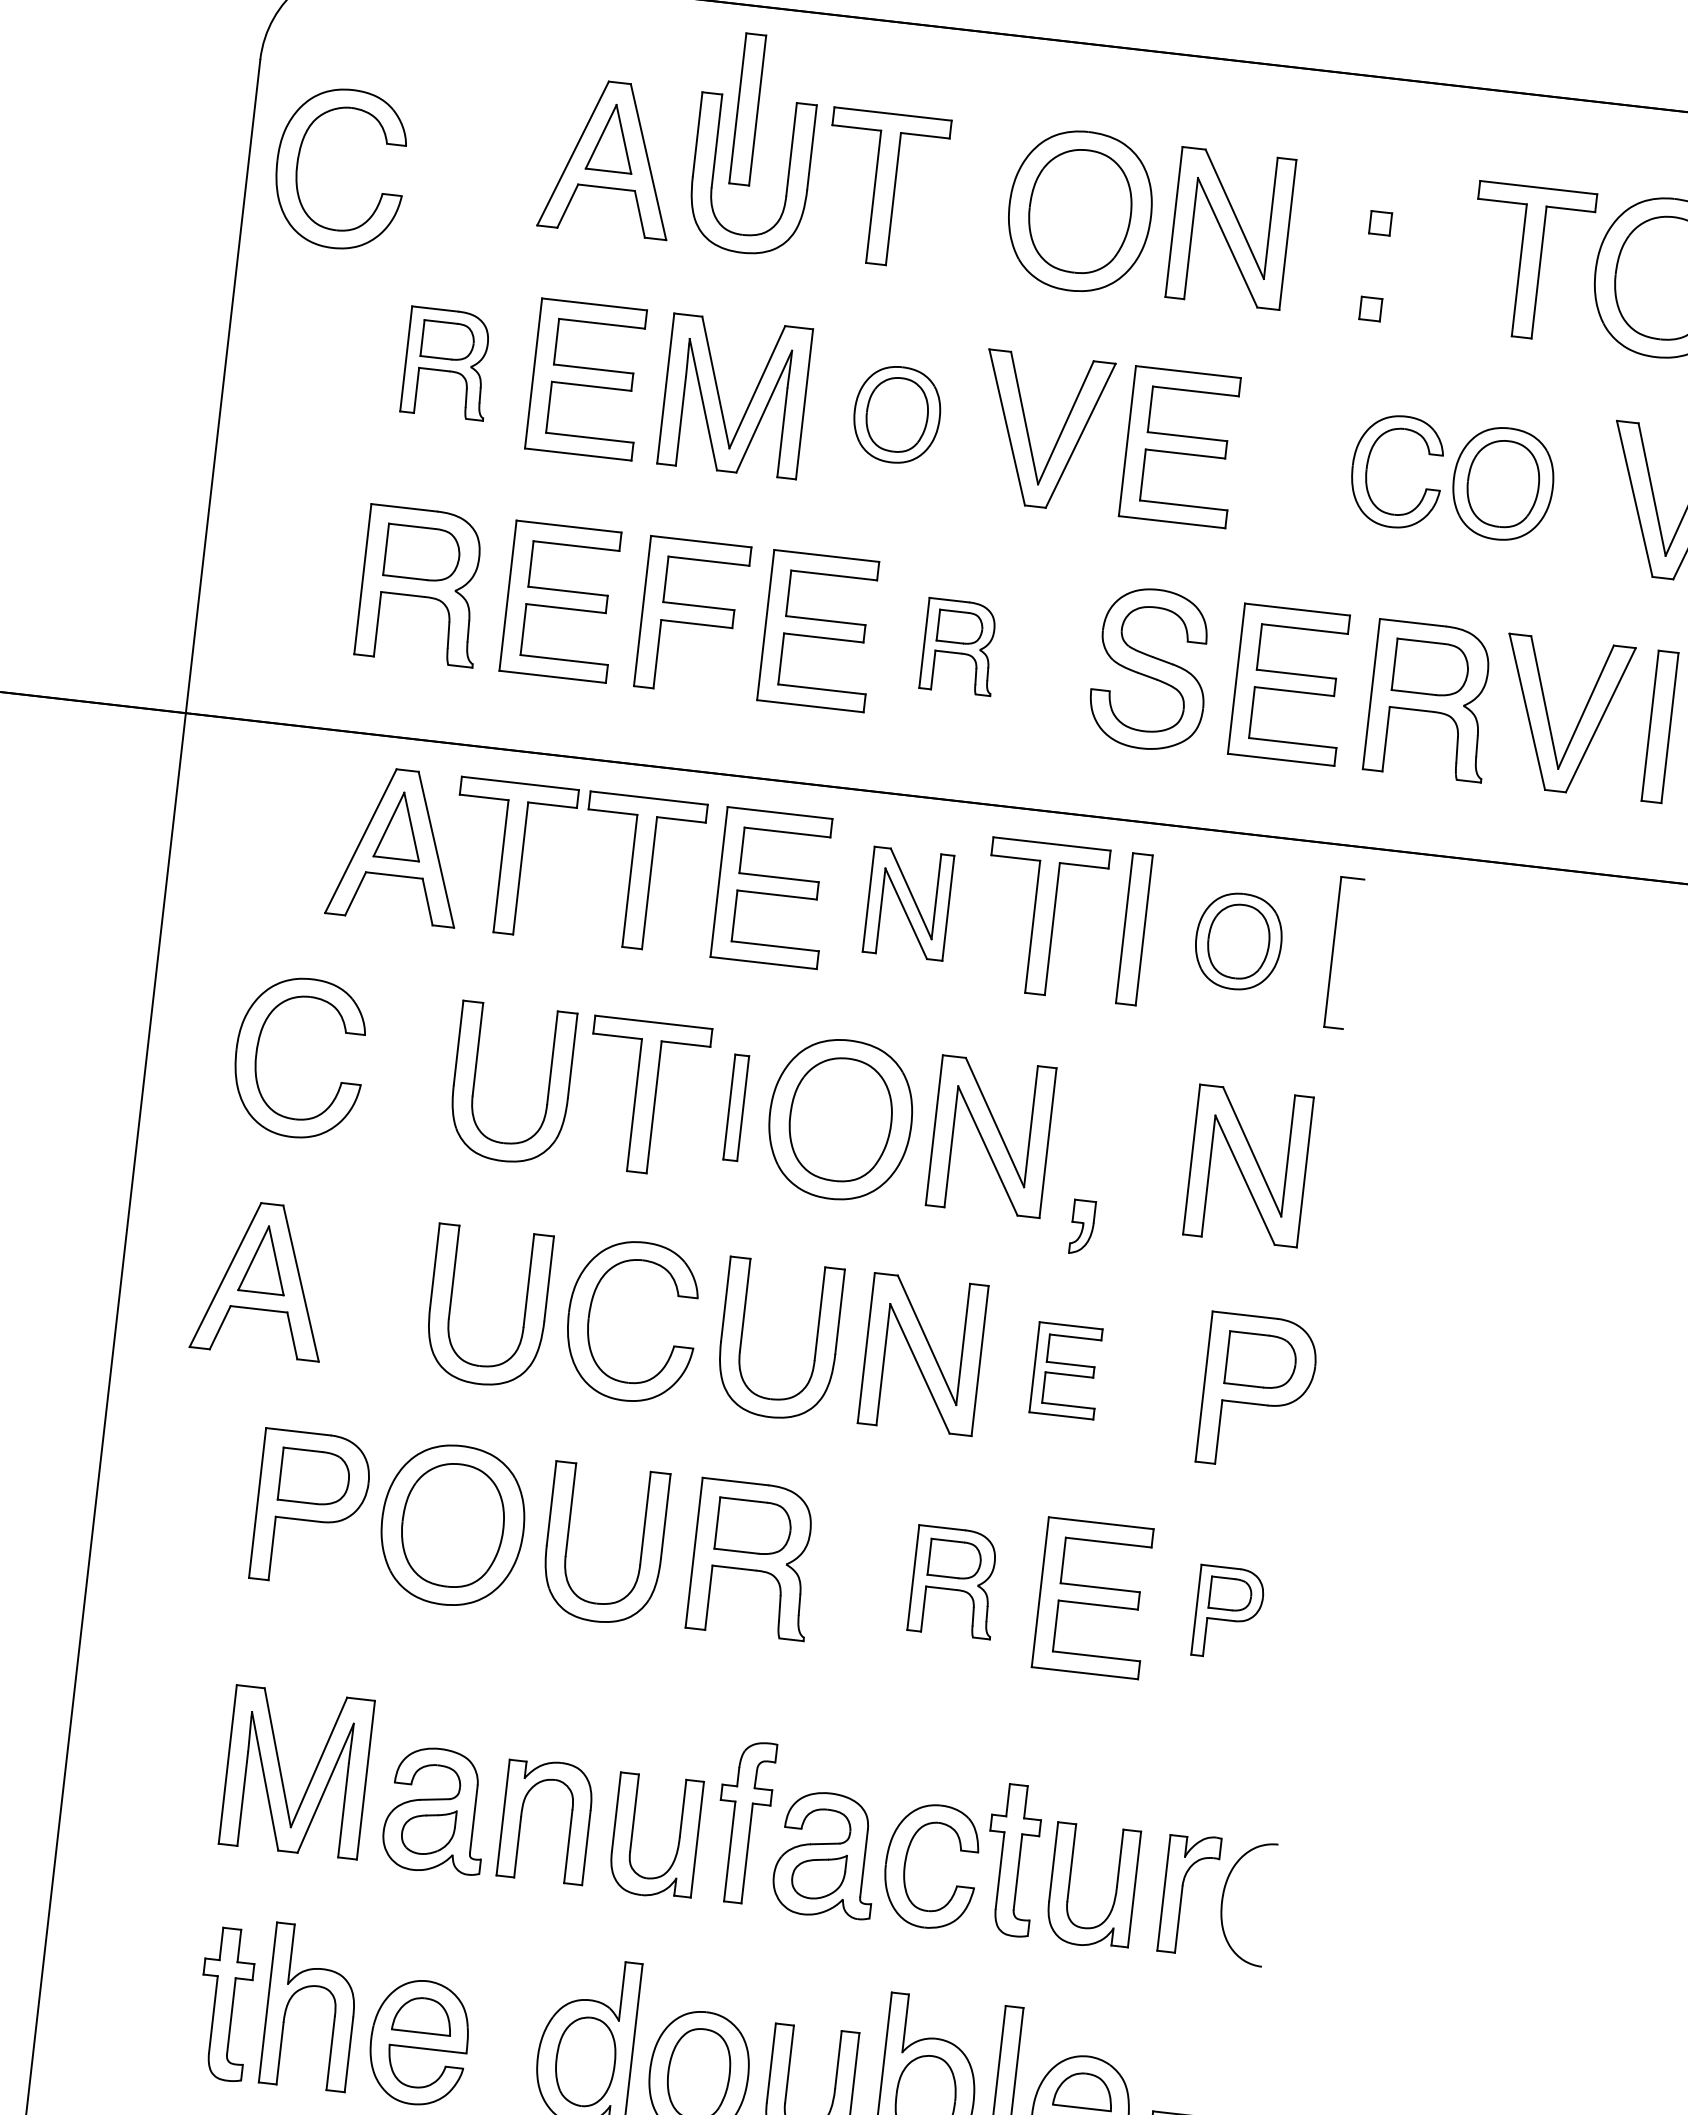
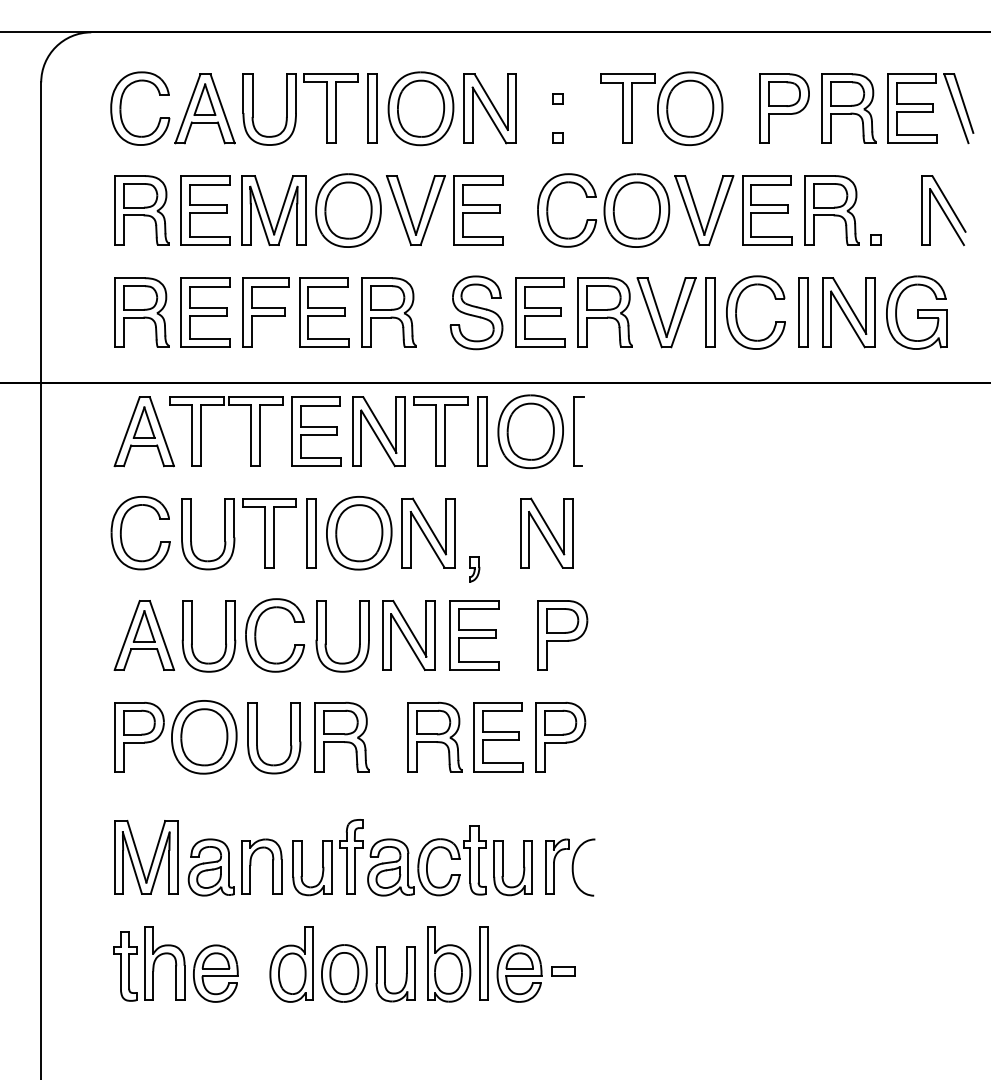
part: (746, 108) -> (372, 108), moved
part: (299, 163) -> (121, 108), moved
part: (446, 363) -> (141, 210), size x1.43
part: (897, 414) -> (348, 210), size x1.67
part: (1452, 477) -> (603, 210), size x1.43
part: (958, 646) -> (388, 312), size x1.67
part: (907, 903) -> (378, 431), size x1.43
part: (1238, 940) -> (530, 431), size x1.67
part: (261, 1041) -> (122, 527), moved
part: (736, 1108) -> (311, 533), size x1.43
part: (263, 1279) -> (144, 635), moved
part: (1066, 1370) -> (474, 635), size x1.67
part: (953, 1580) -> (434, 736), size x1.43
part: (1228, 1611) -> (560, 736), size x1.67

